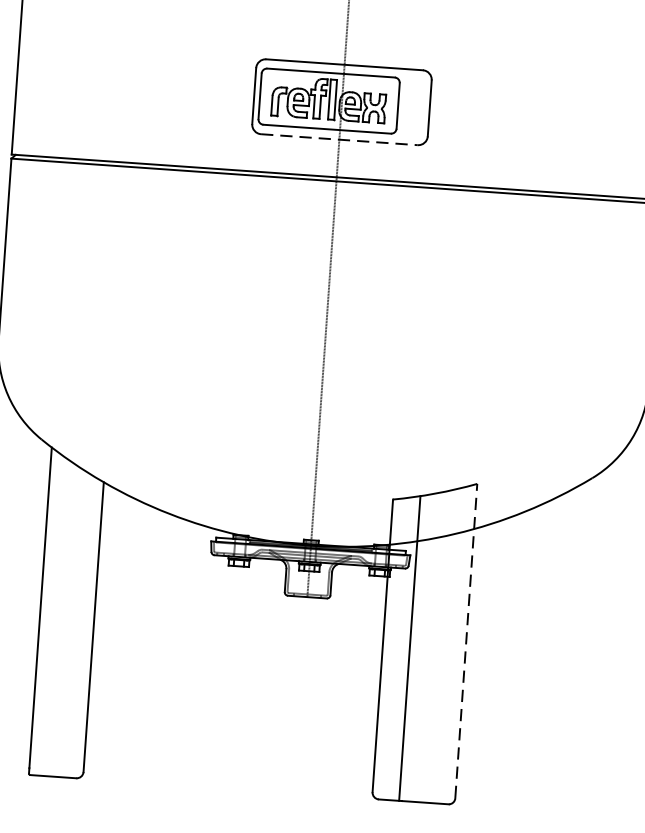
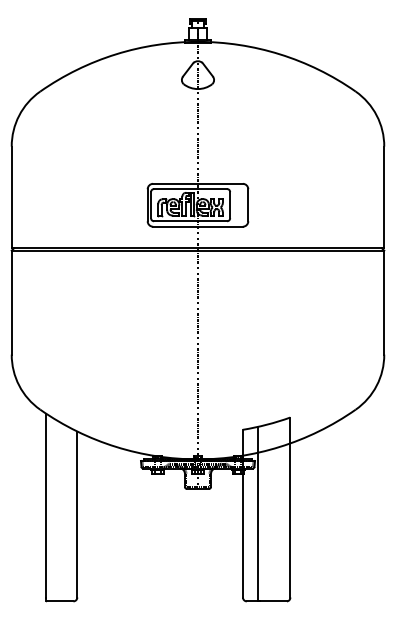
line: (338, 139) -> (197, 226), dashed -> solid
line: (466, 640) -> (290, 507), dashed -> solid

